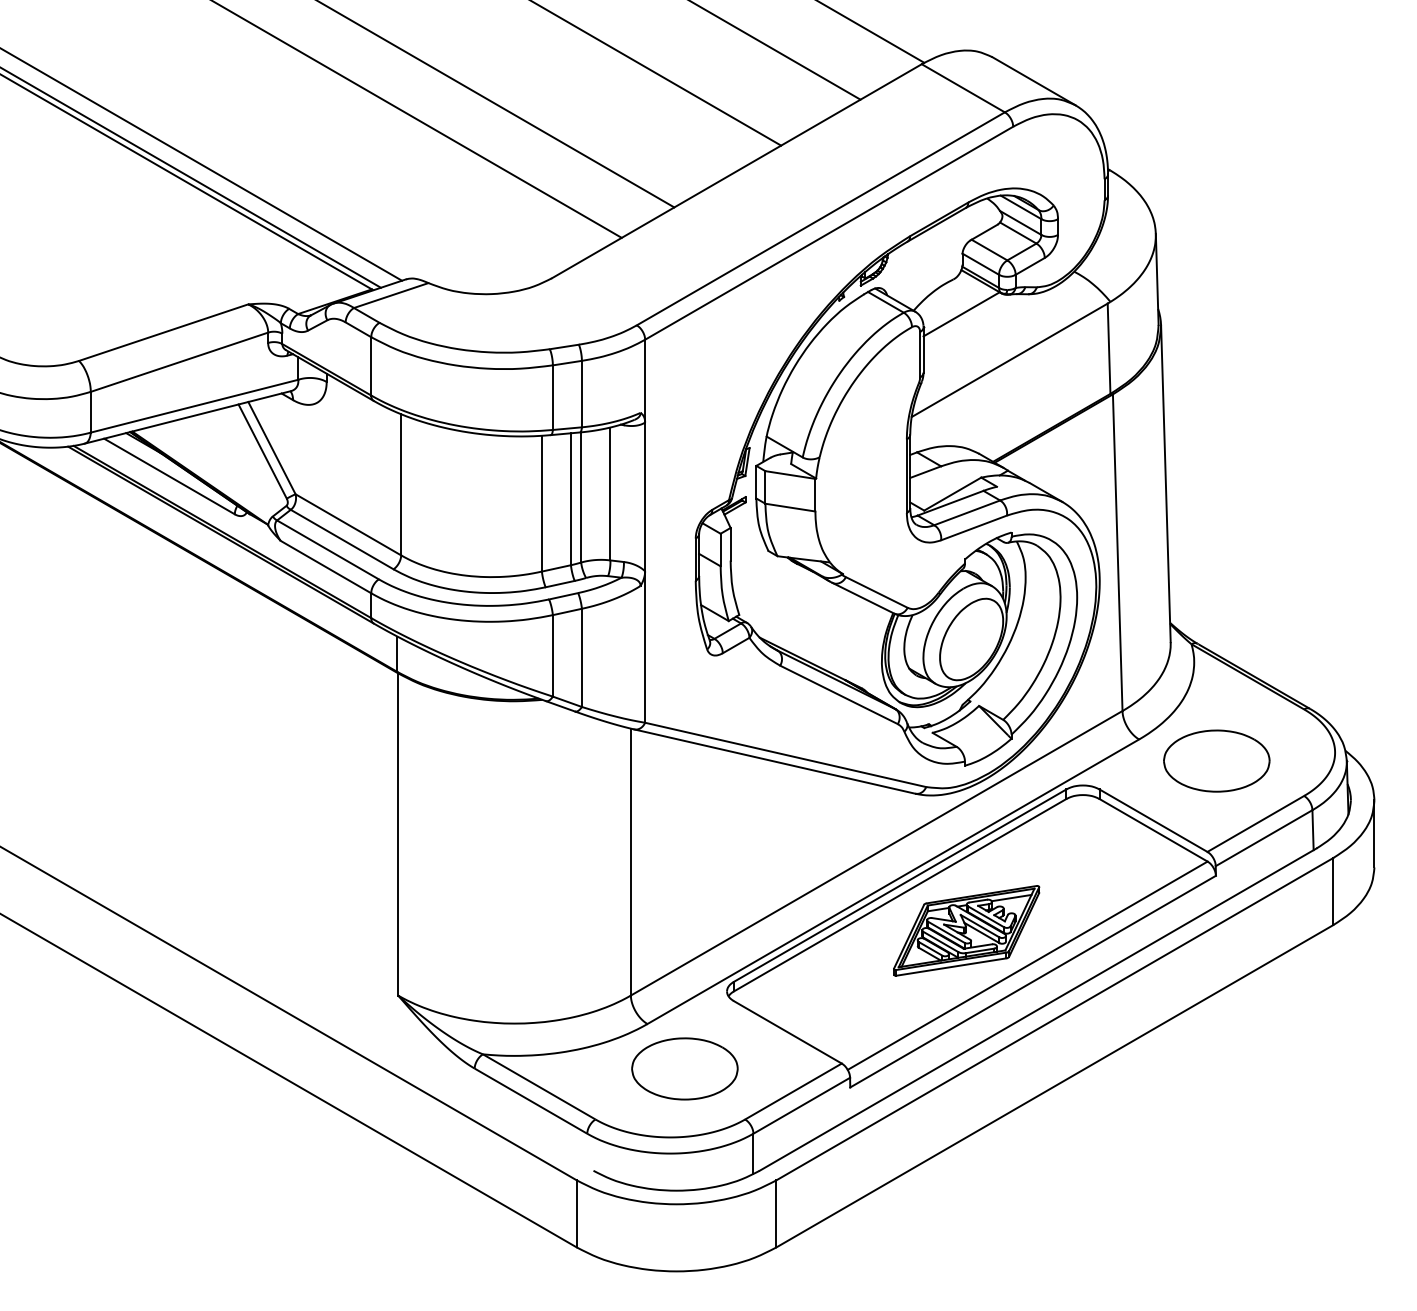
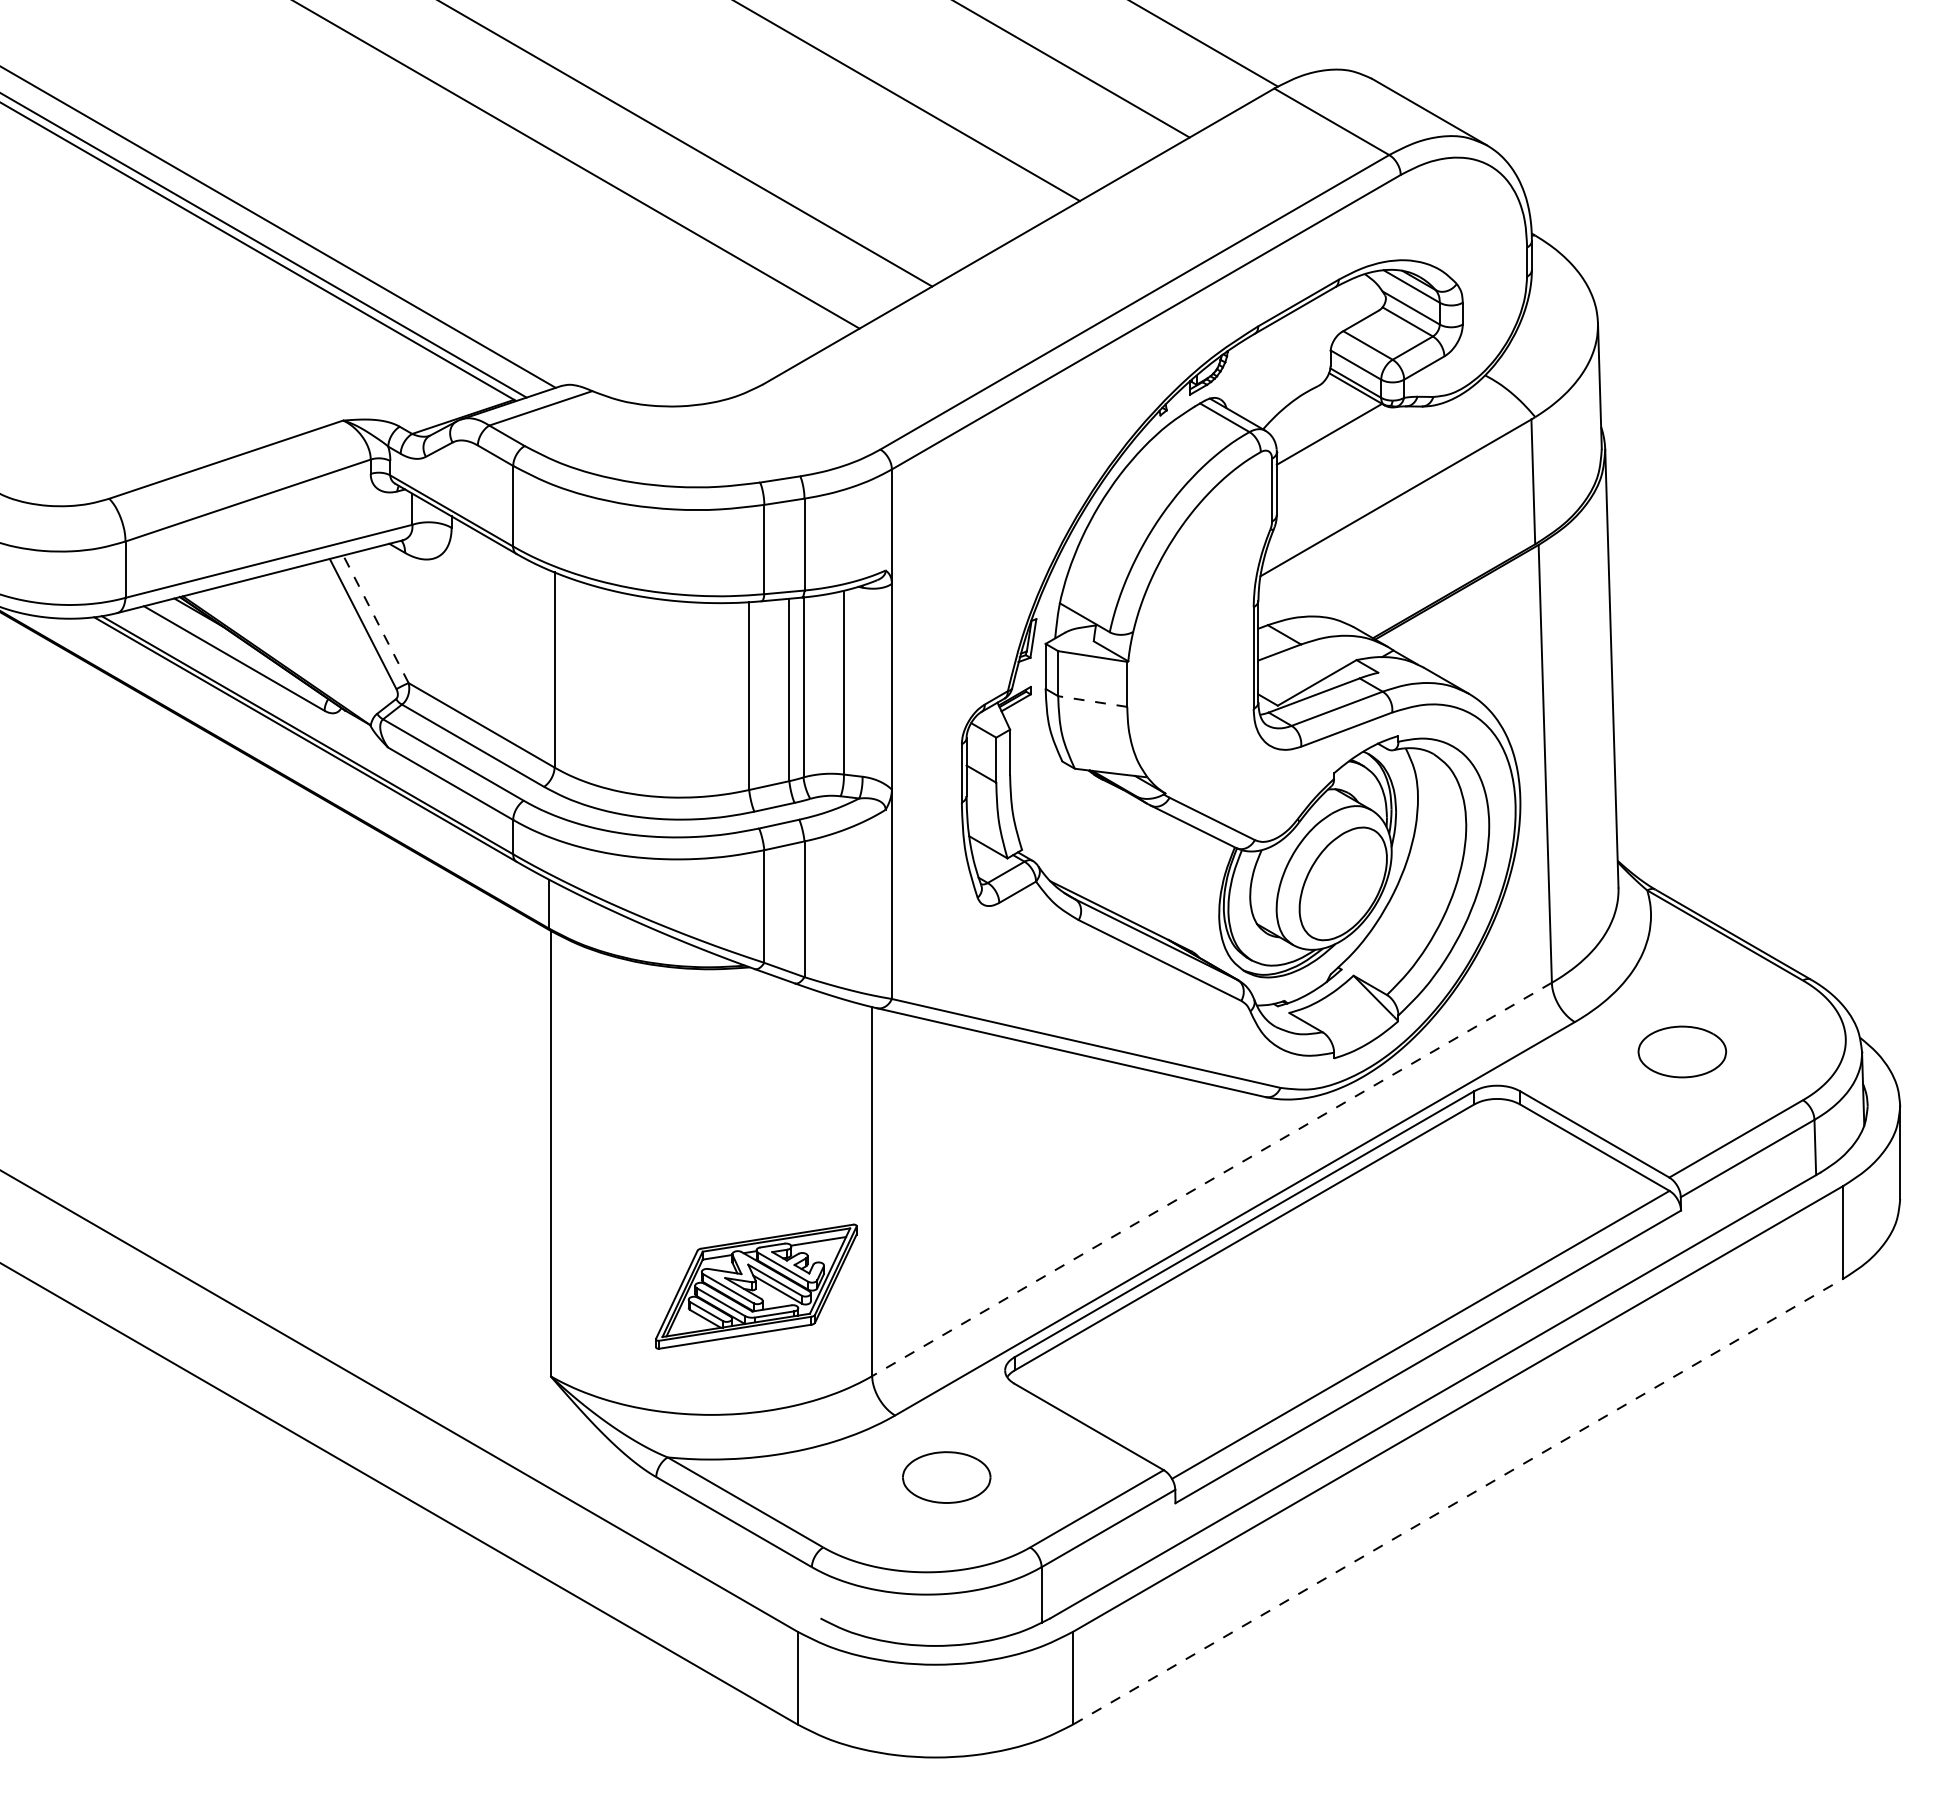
line: (271, 448) -> (375, 619), solid -> dashed
line: (790, 507) -> (1092, 701), solid -> dashed
part: (1216, 760) -> (1682, 1051), size x0.6
line: (877, 853) -> (1212, 1179), solid -> dashed
part: (966, 930) -> (756, 1286), moved
part: (684, 1068) -> (946, 1477), size x0.6
line: (1054, 1086) -> (1458, 1501), solid -> dashed

